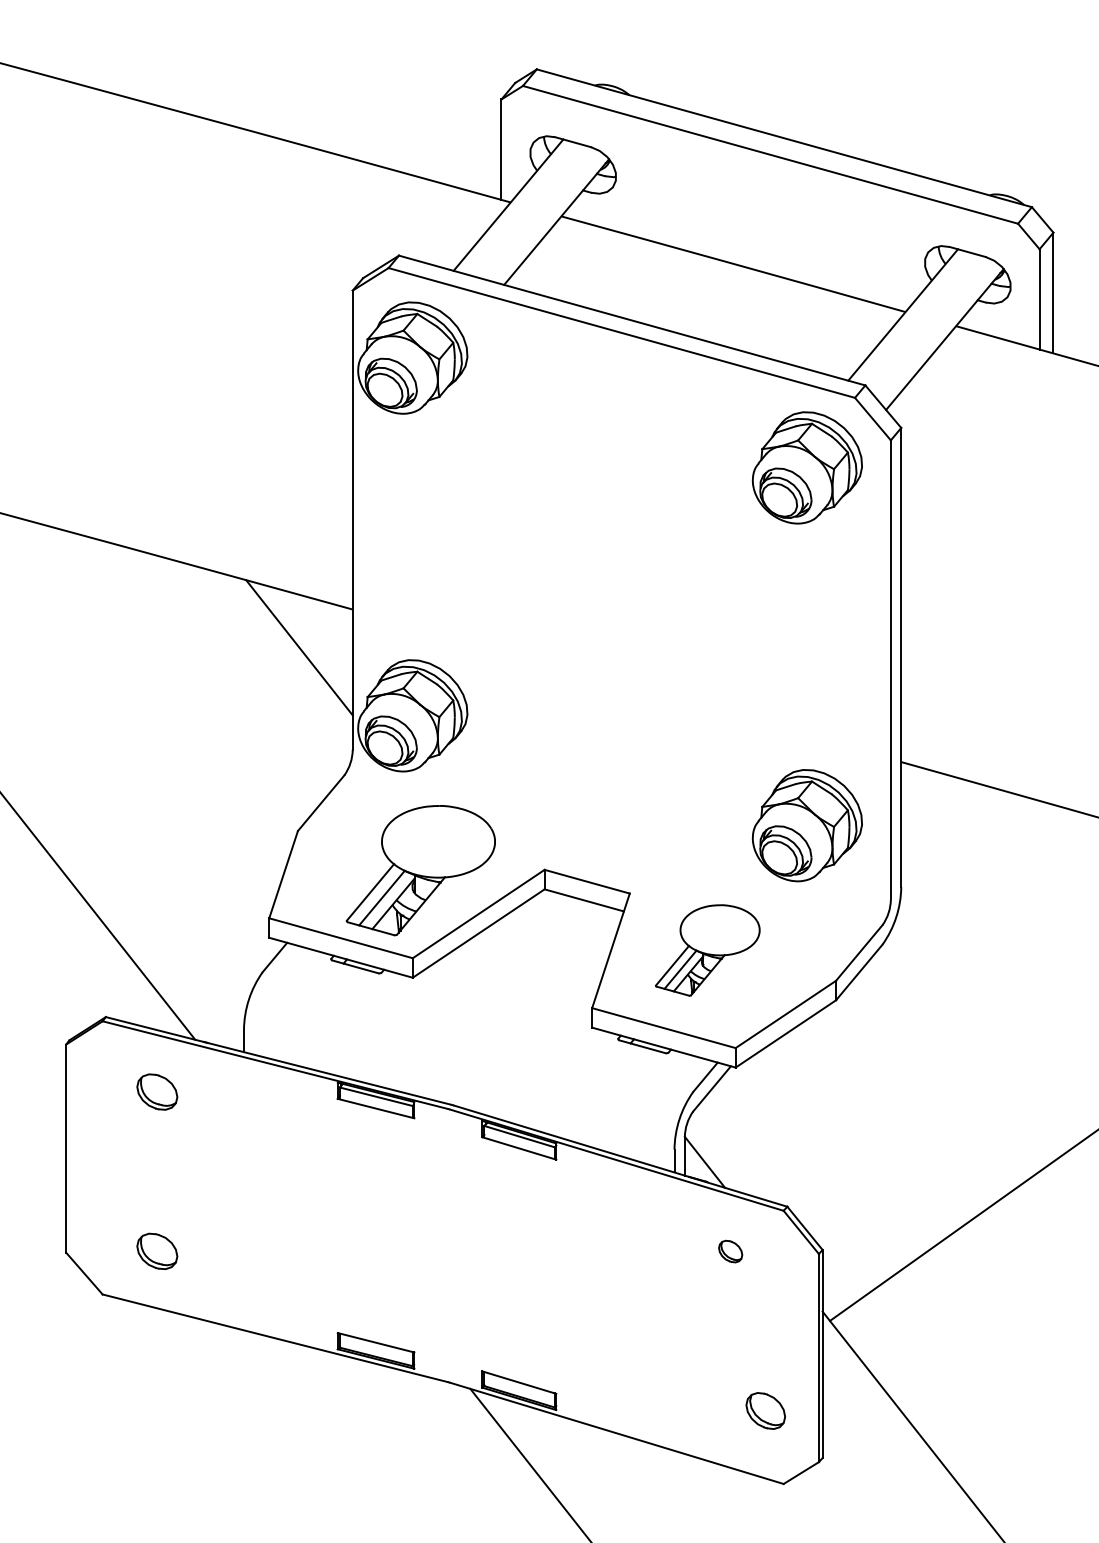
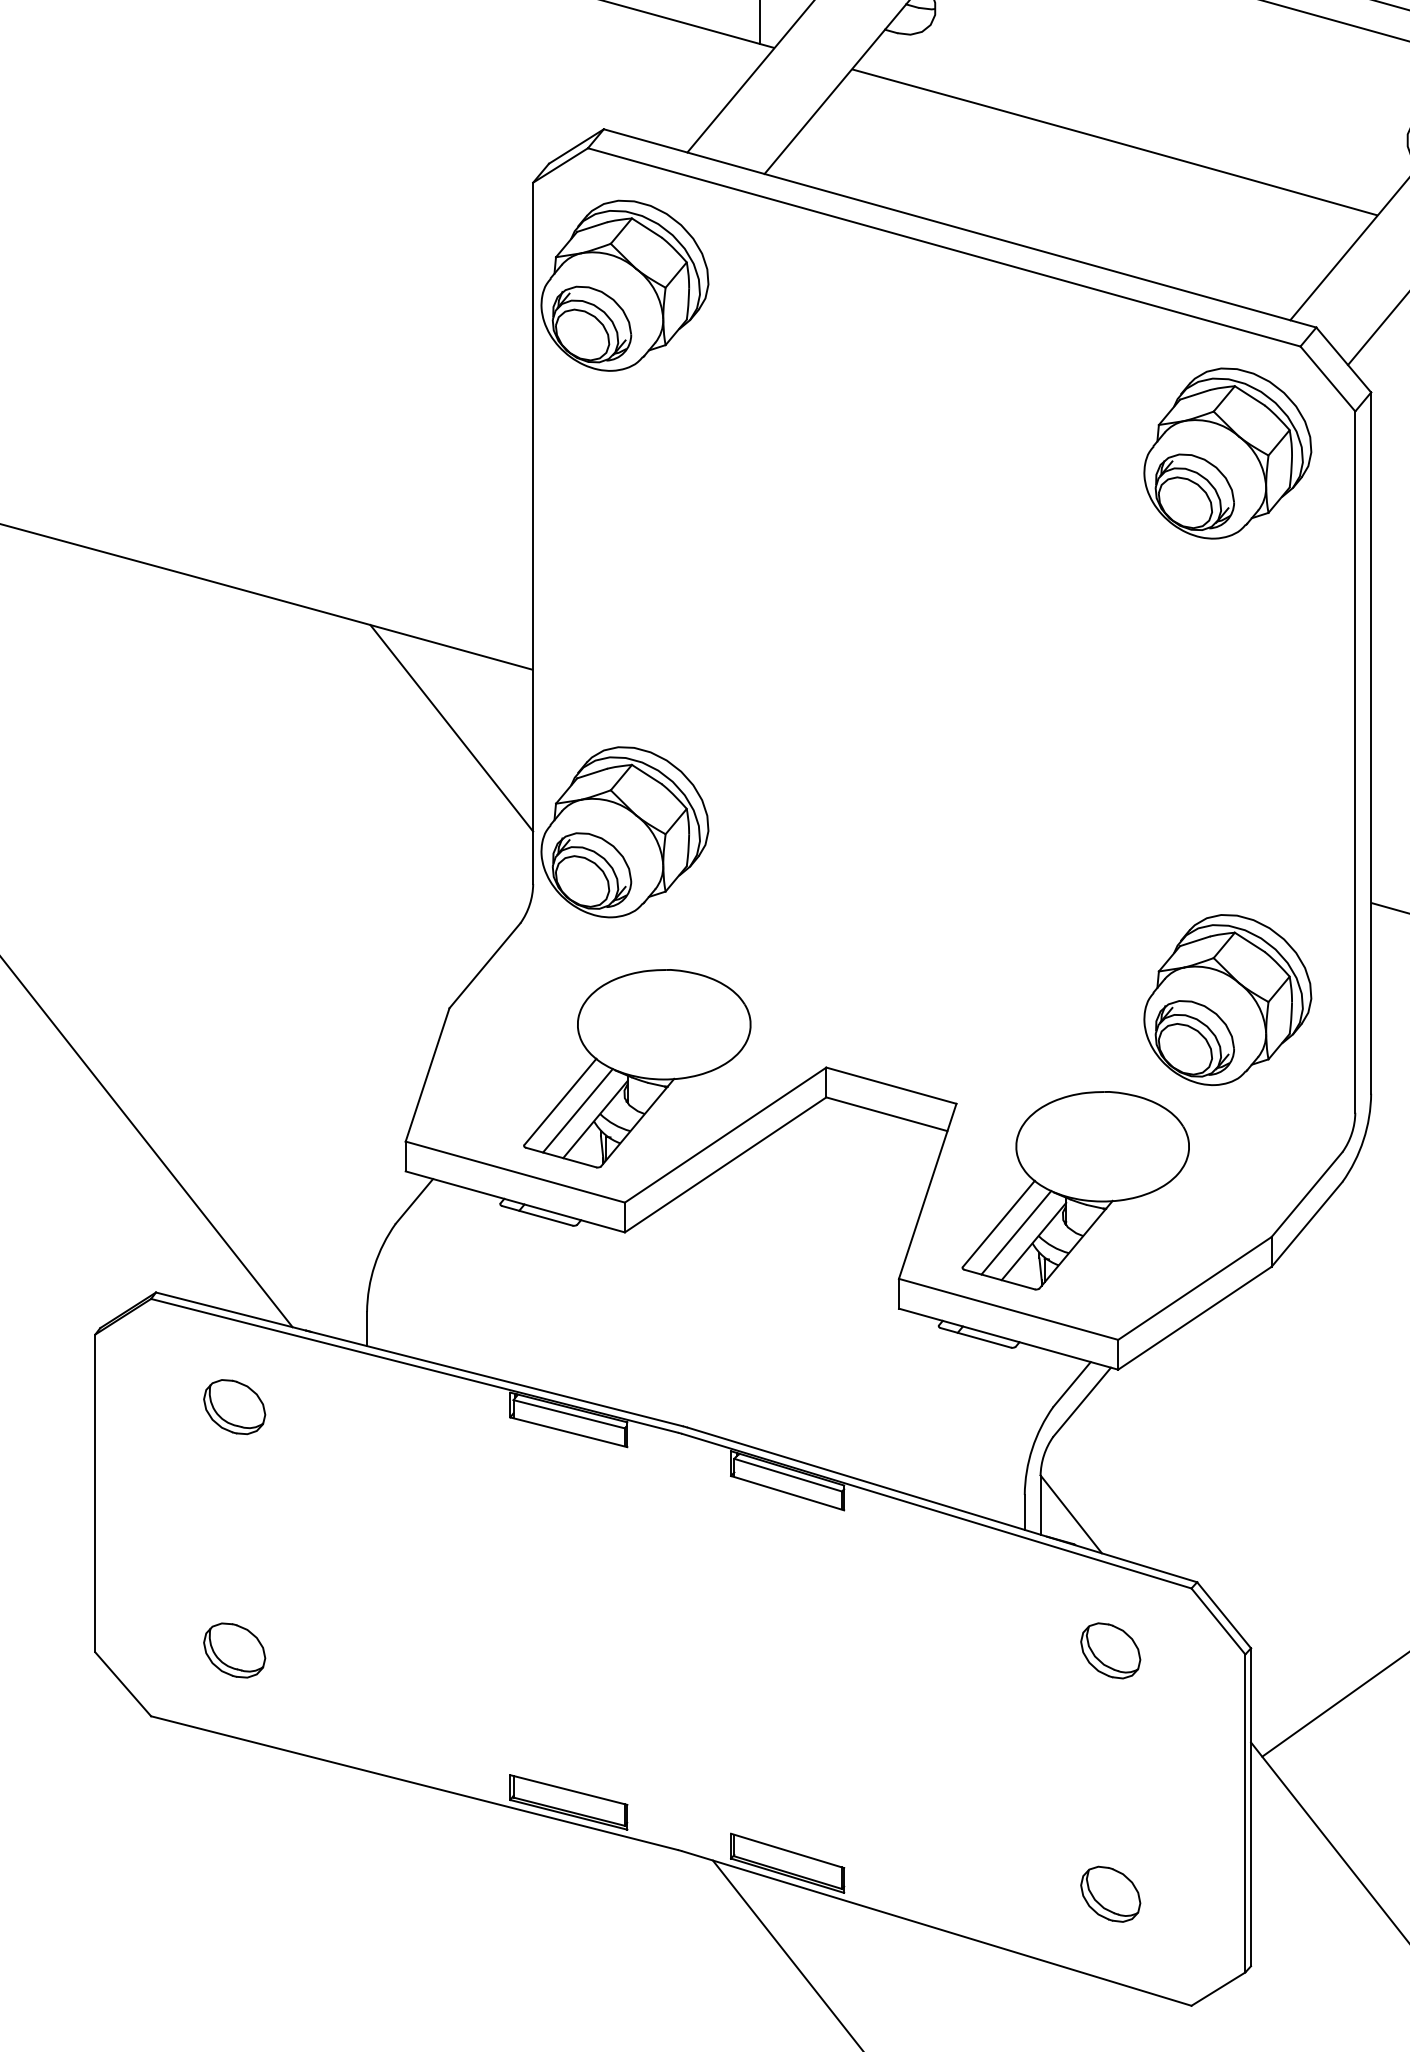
part: (707, 950) -> (1075, 1190), size x1.43
part: (730, 1251) -> (1110, 1650), size x1.67
part: (765, 1410) -> (1110, 1893), moved

